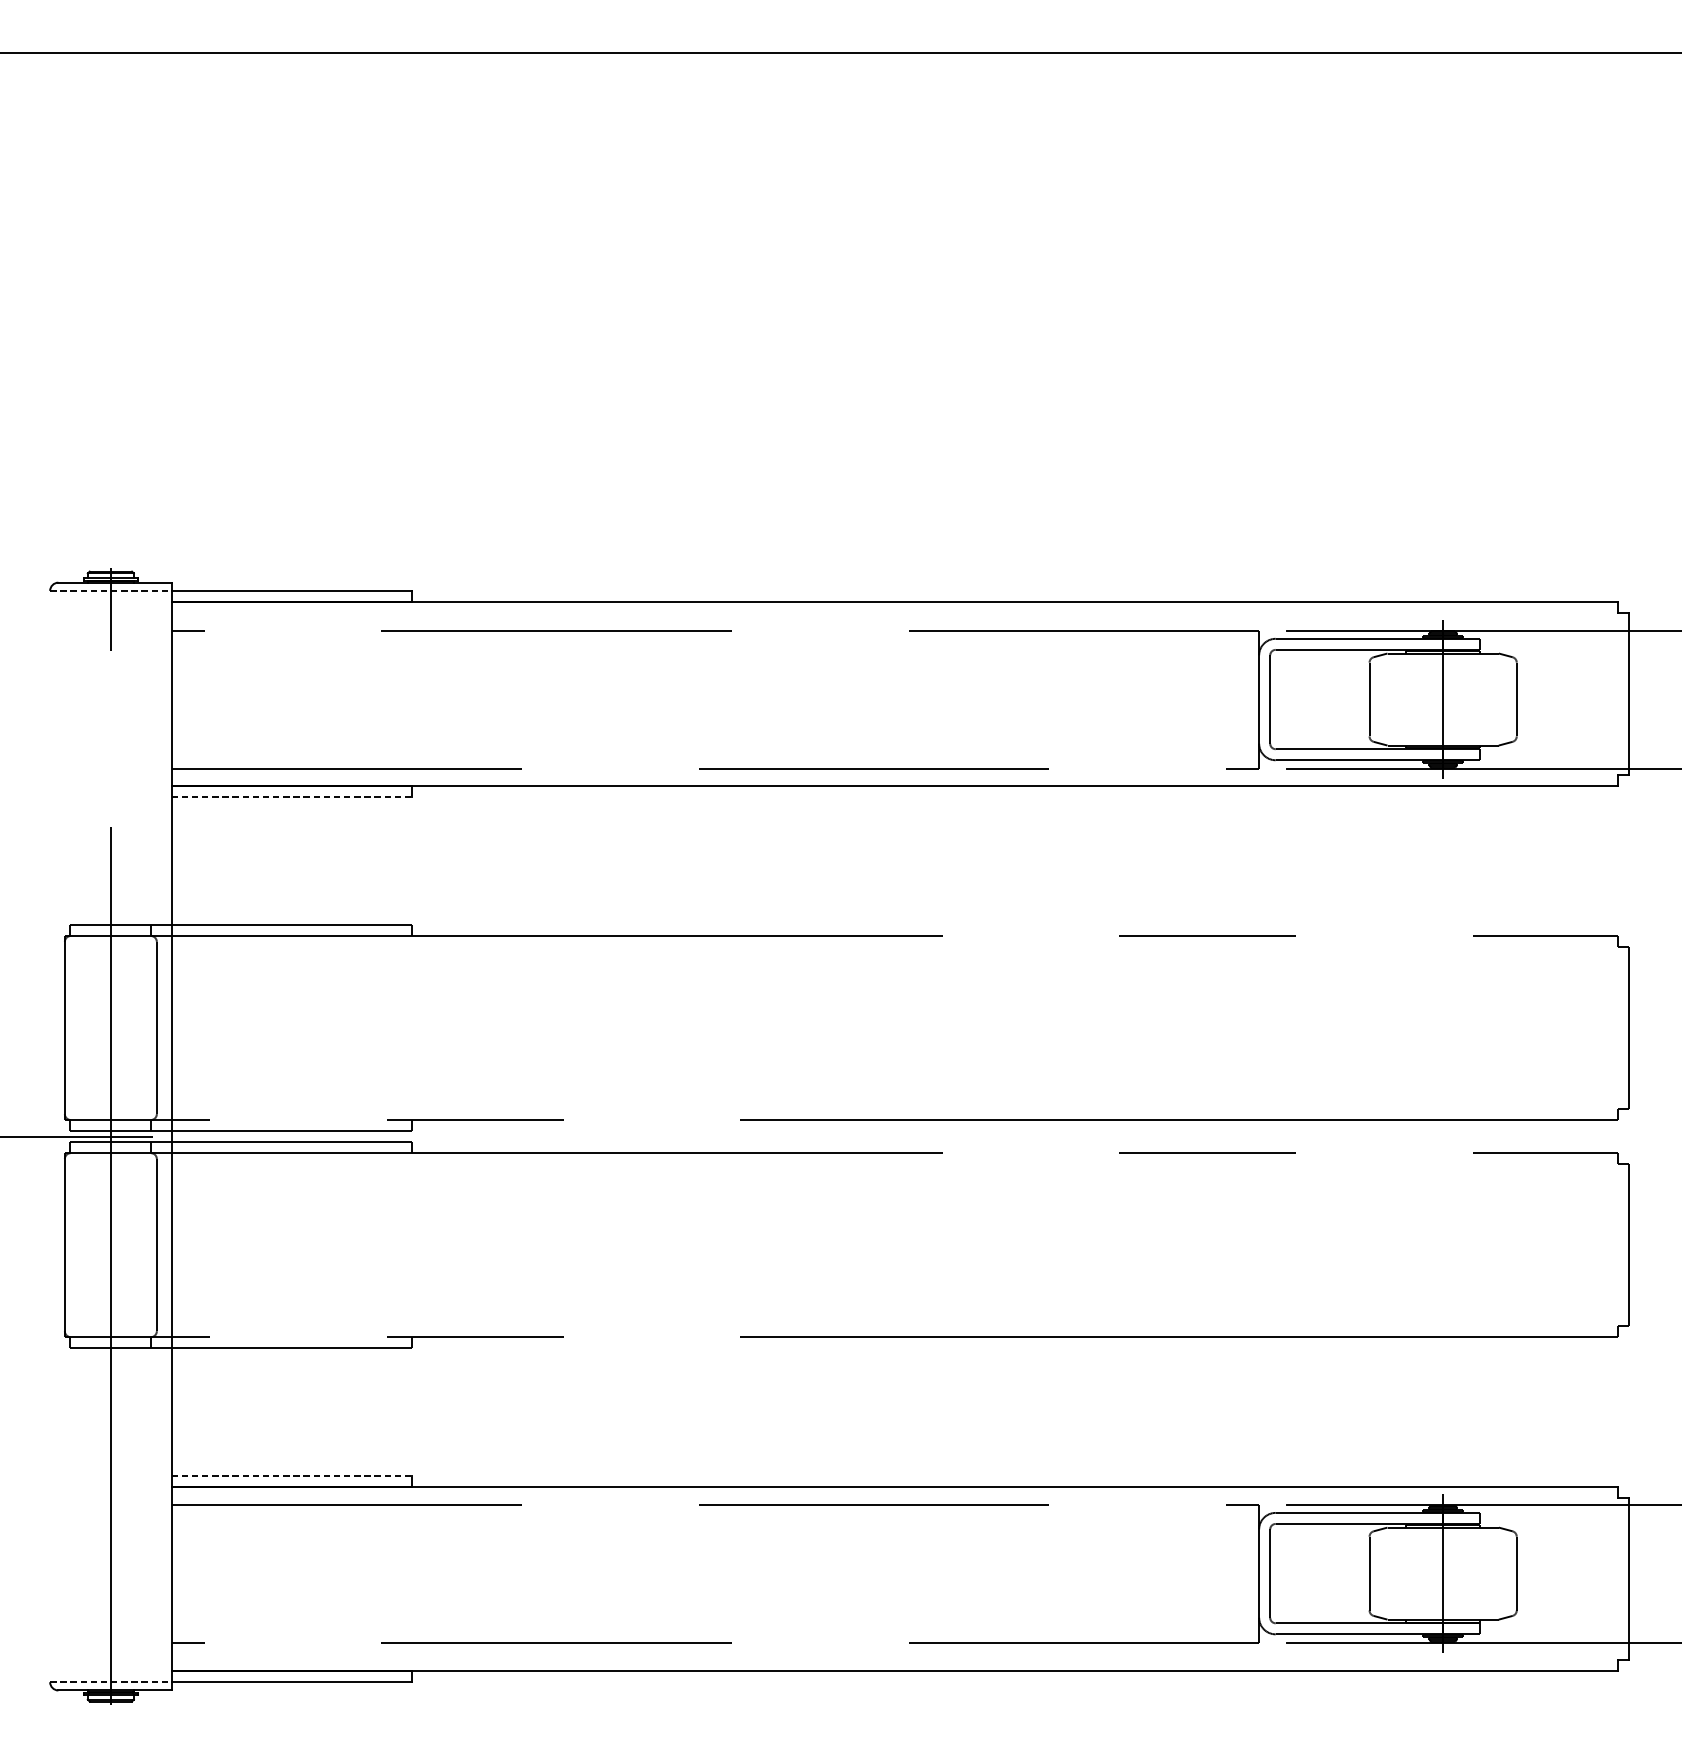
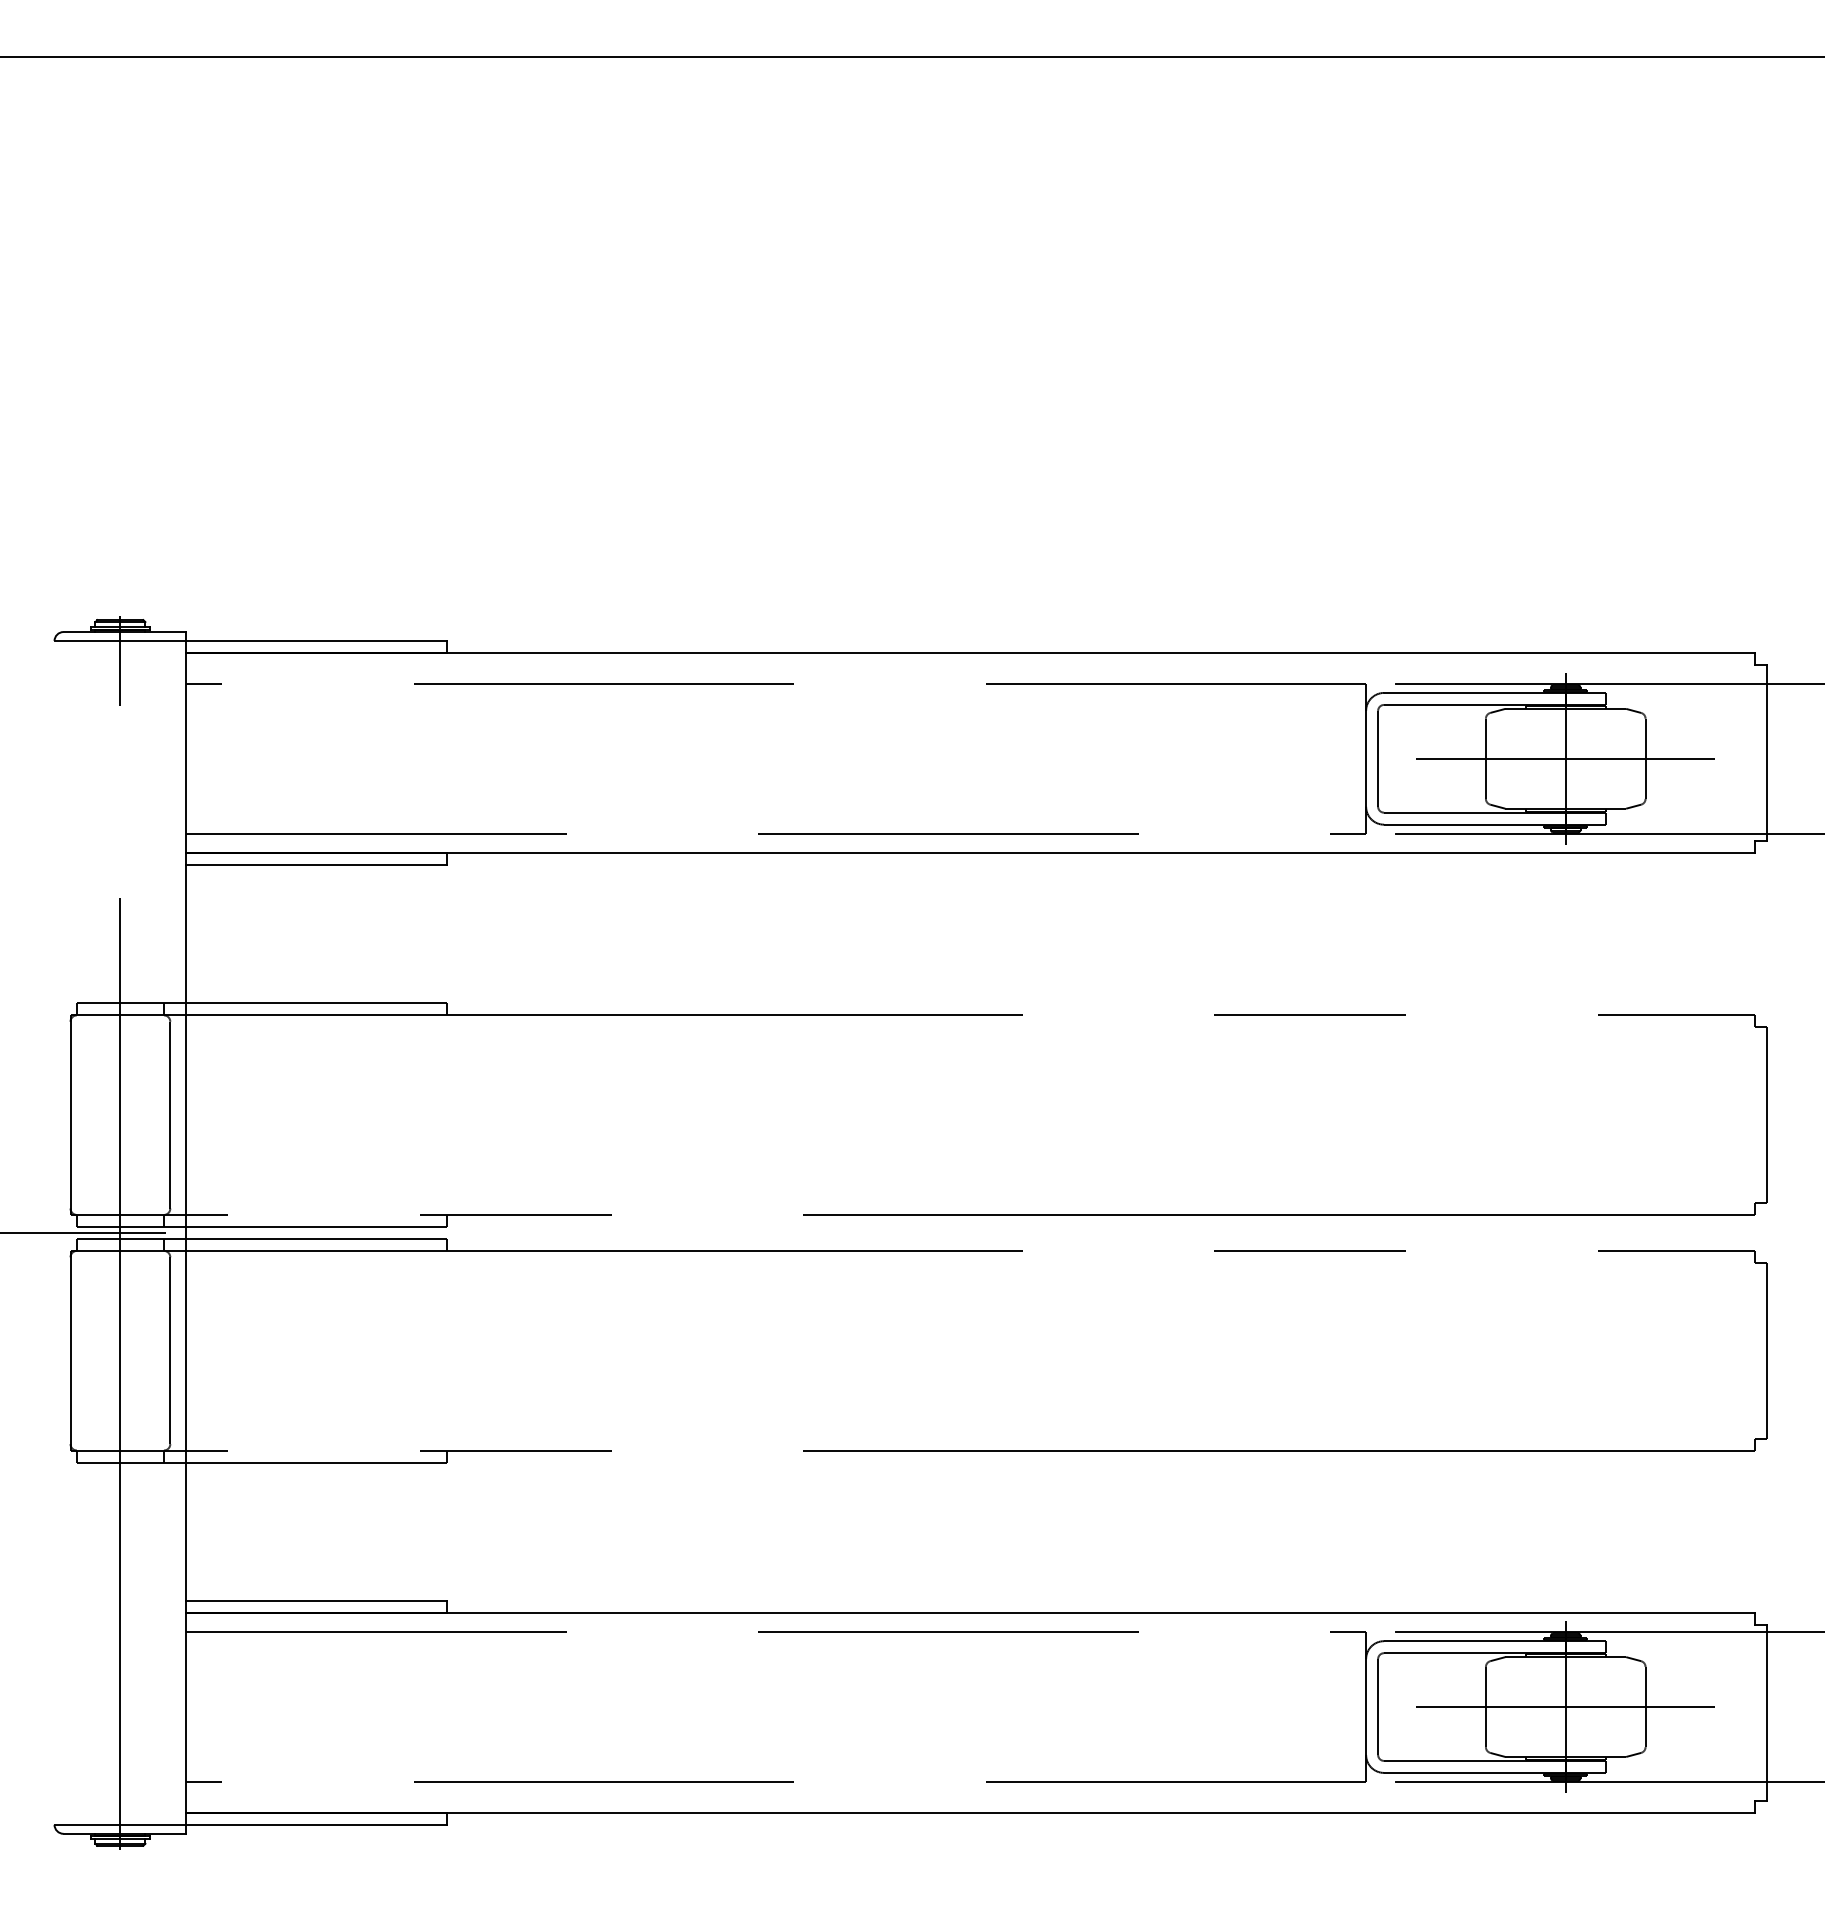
line: (110, 591) -> (120, 641), dashed -> solid
line: (1442, 699) -> (1565, 758), added
line: (291, 796) -> (316, 864), dashed -> solid
line: (291, 1476) -> (316, 1601), dashed -> solid
line: (1442, 1574) -> (1565, 1707), added
line: (110, 1681) -> (120, 1824), dashed -> solid

